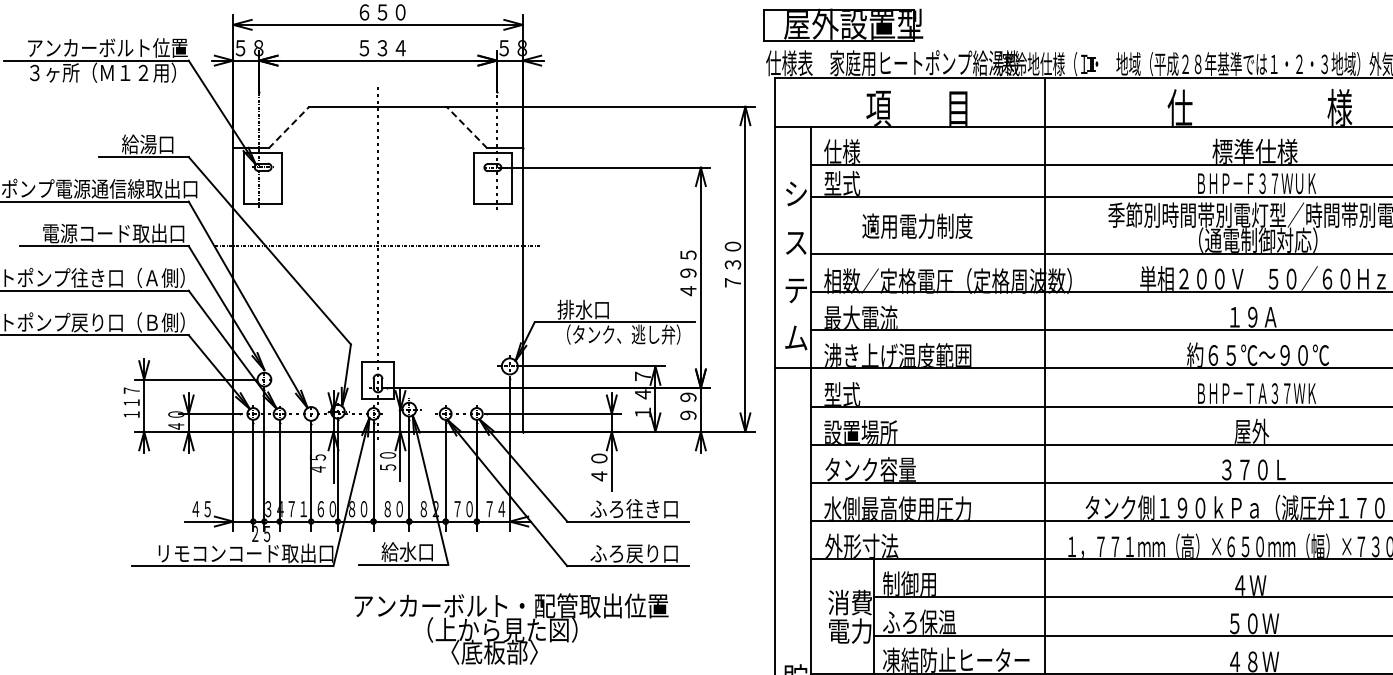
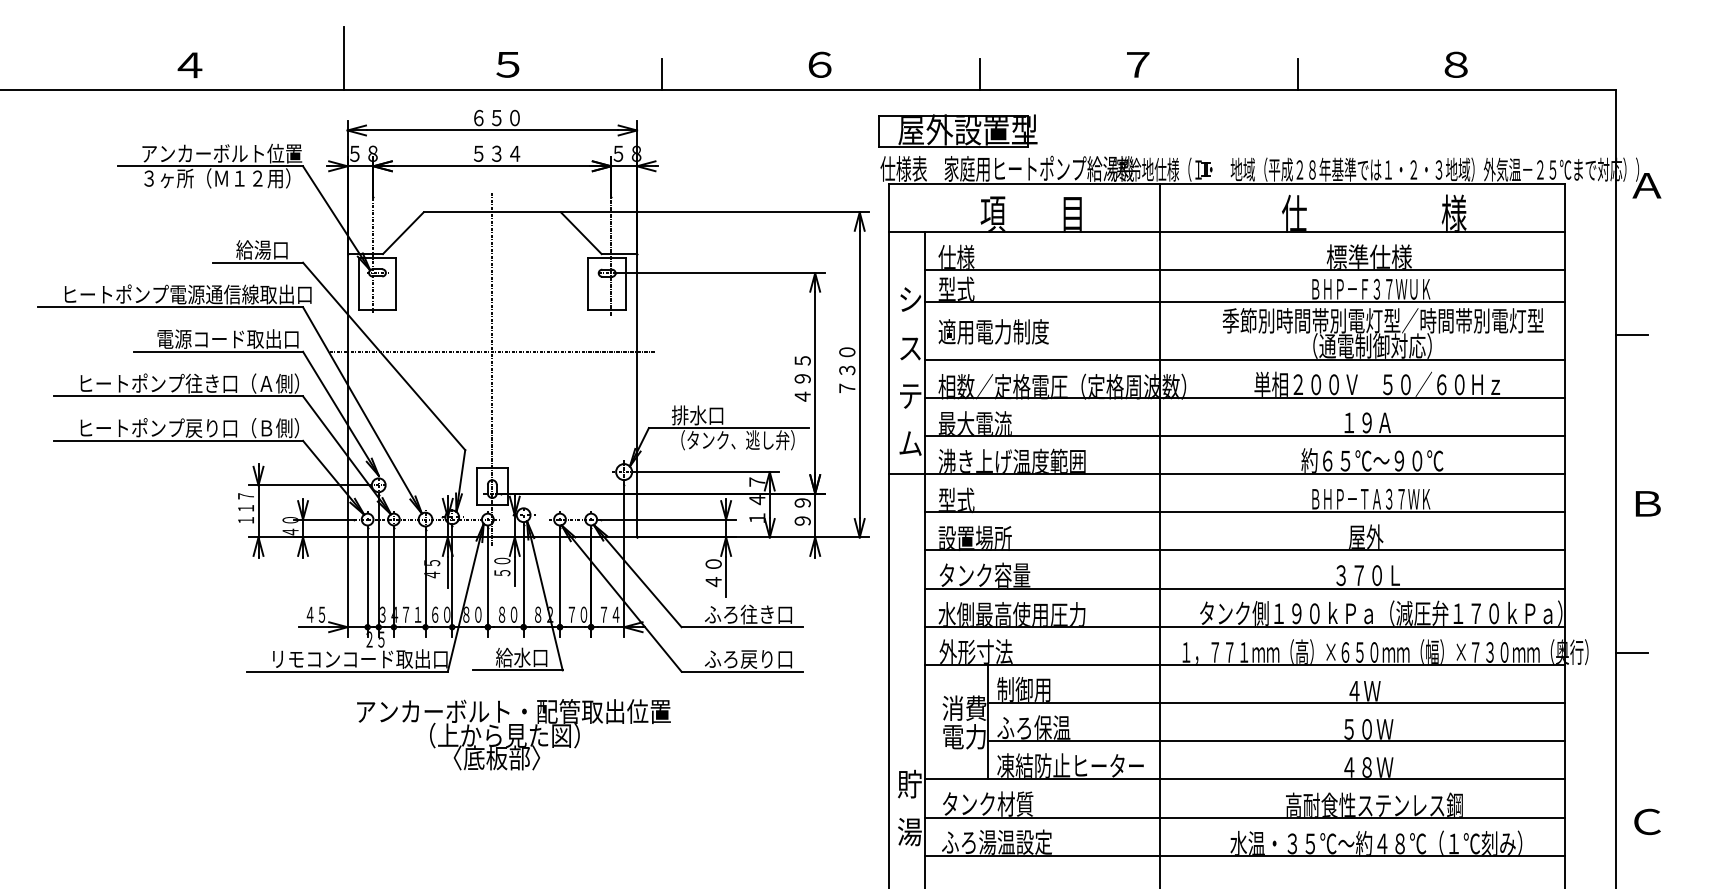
line: (289, 126) -> (403, 232), dashed -> solid
line: (466, 126) -> (580, 232), dashed -> solid
text: (917, 225) -> (993, 331), moved
text: (511, 628) -> (513, 734), moved

